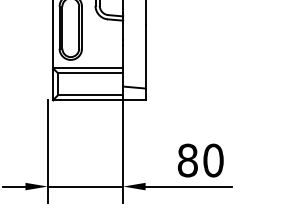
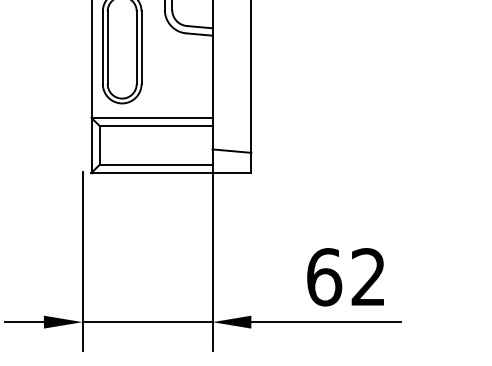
text: (200, 160) -> (346, 277), 80 -> 62

